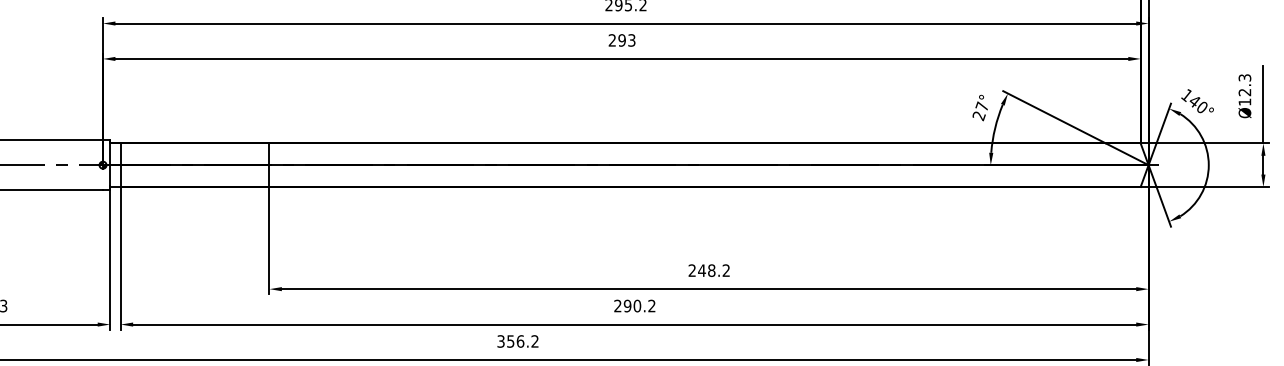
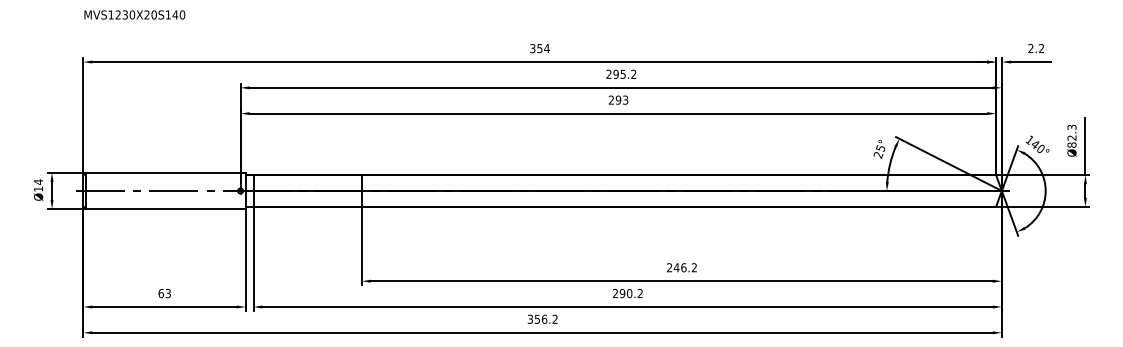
text: (1244, 101) -> (1071, 144), Ø12.3 -> Ø82.3
text: (981, 106) -> (880, 148), 27° -> 25°
text: (711, 270) -> (683, 267), 248.2 -> 246.2

